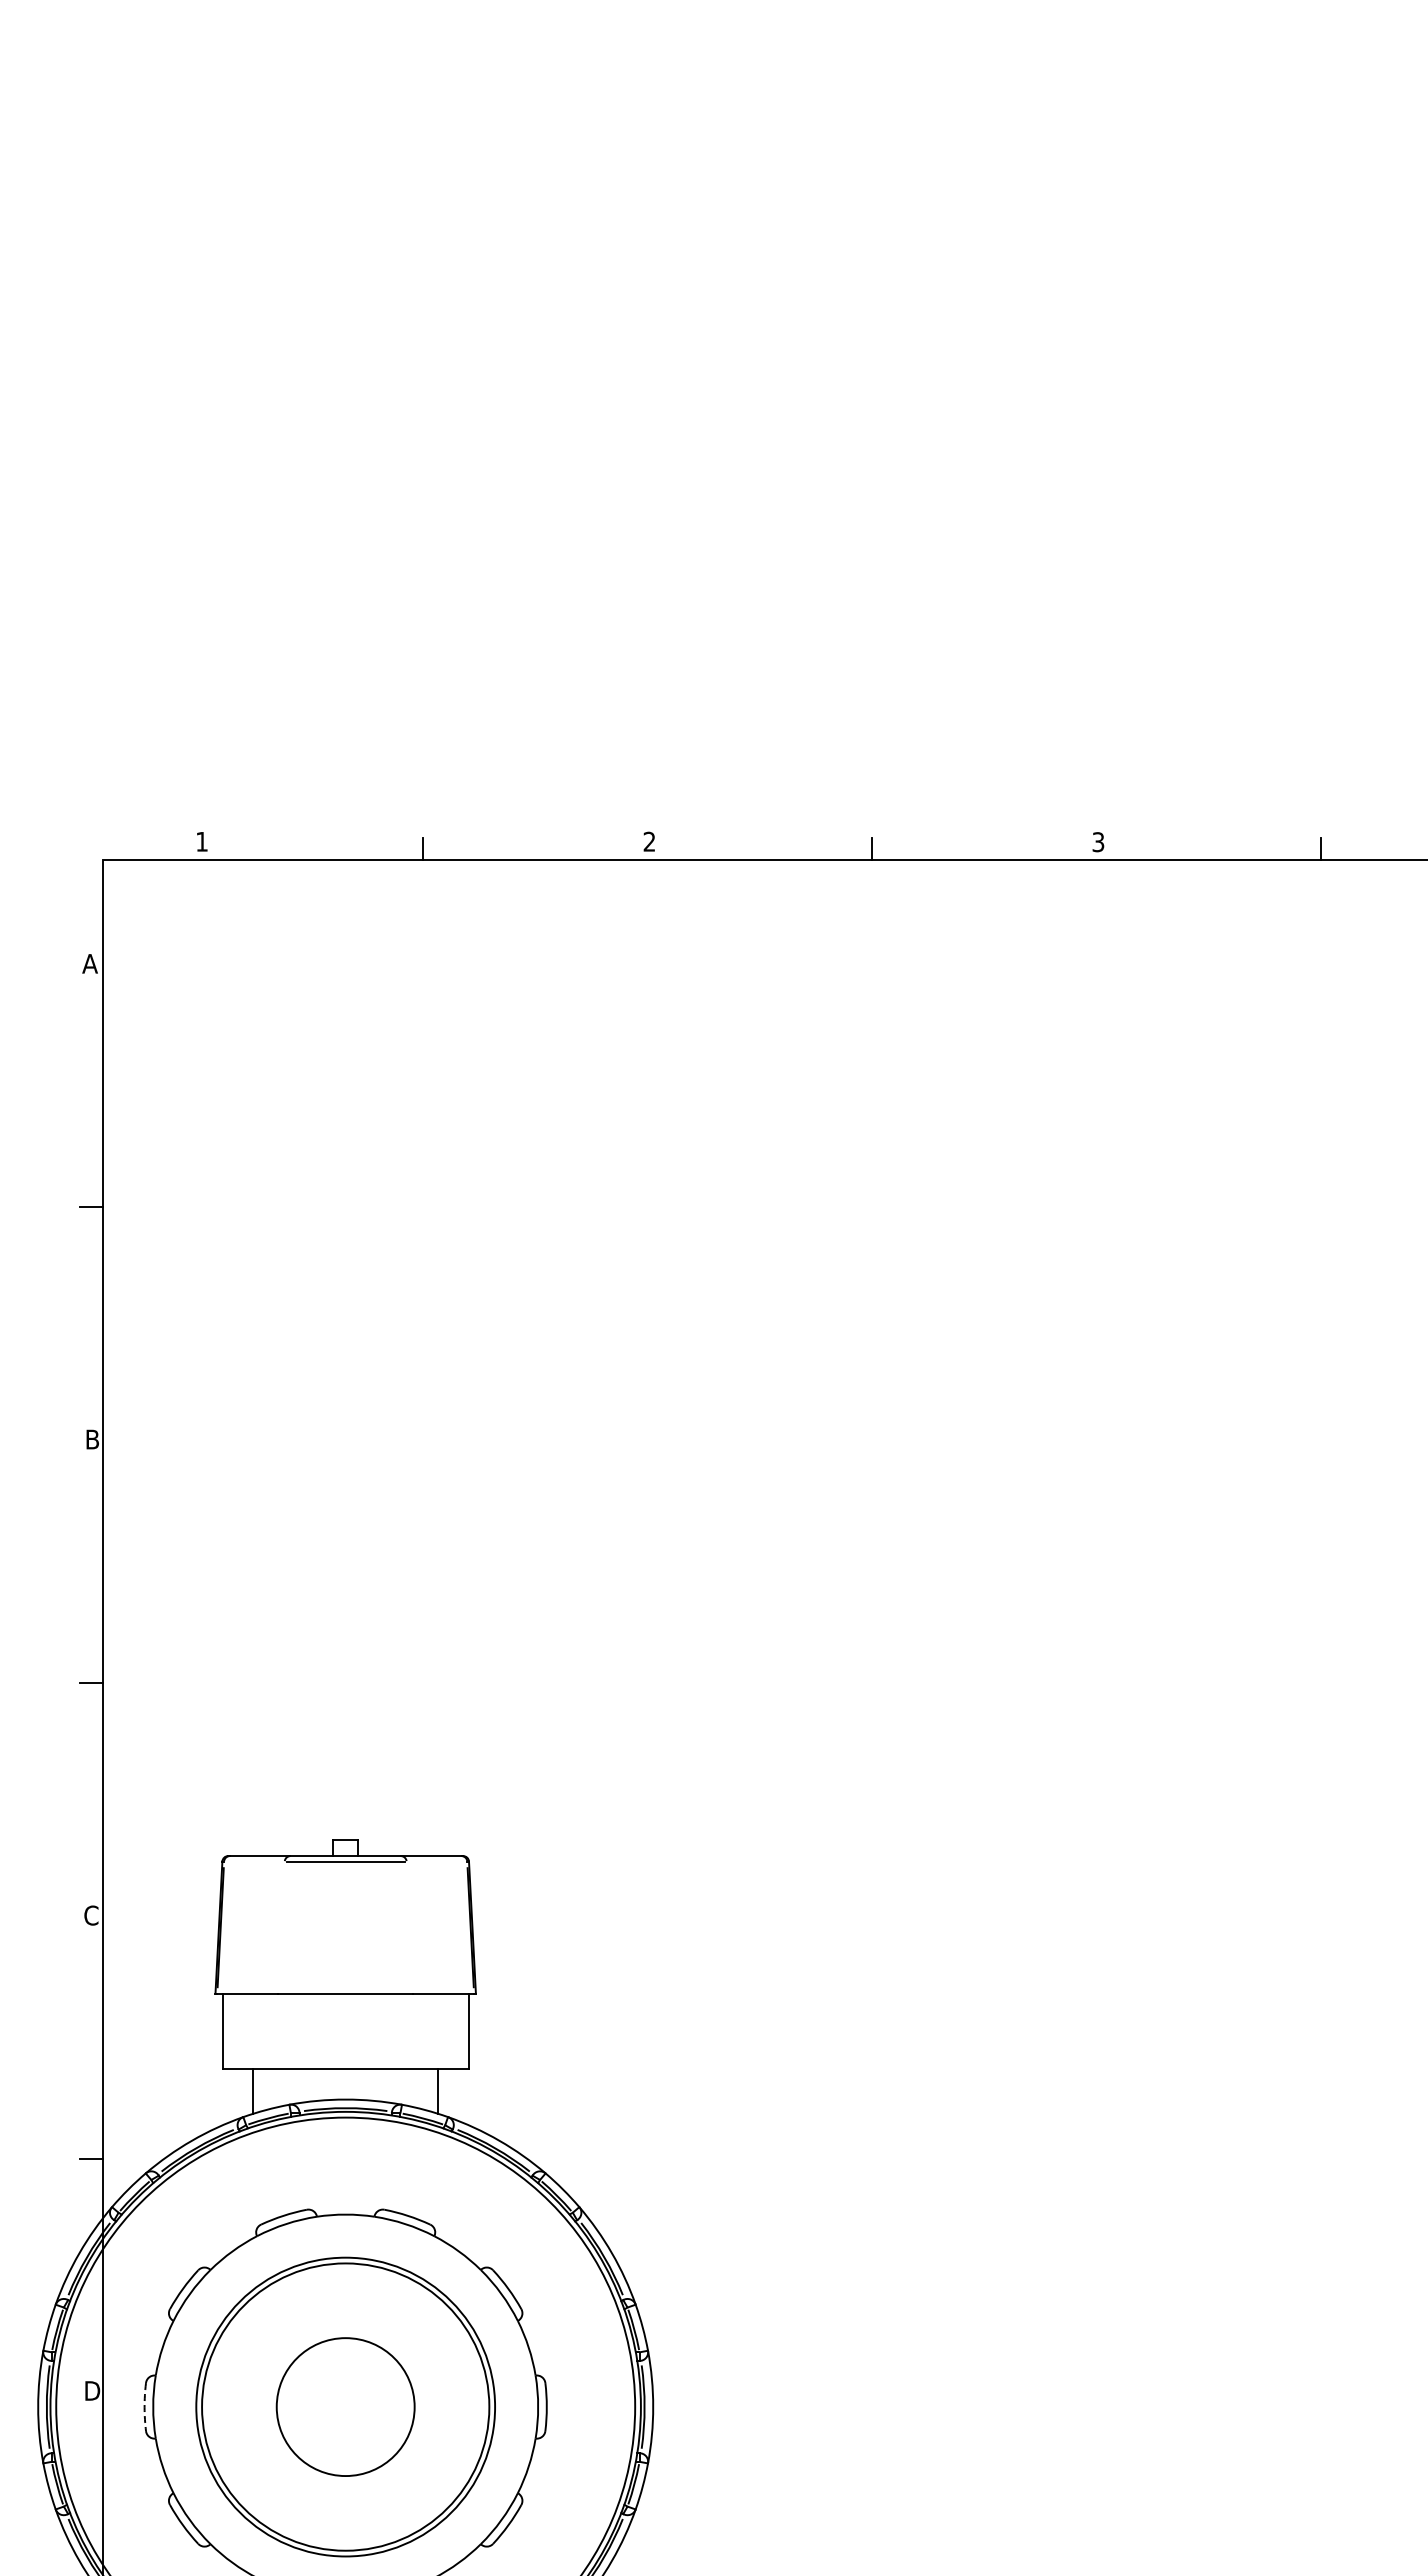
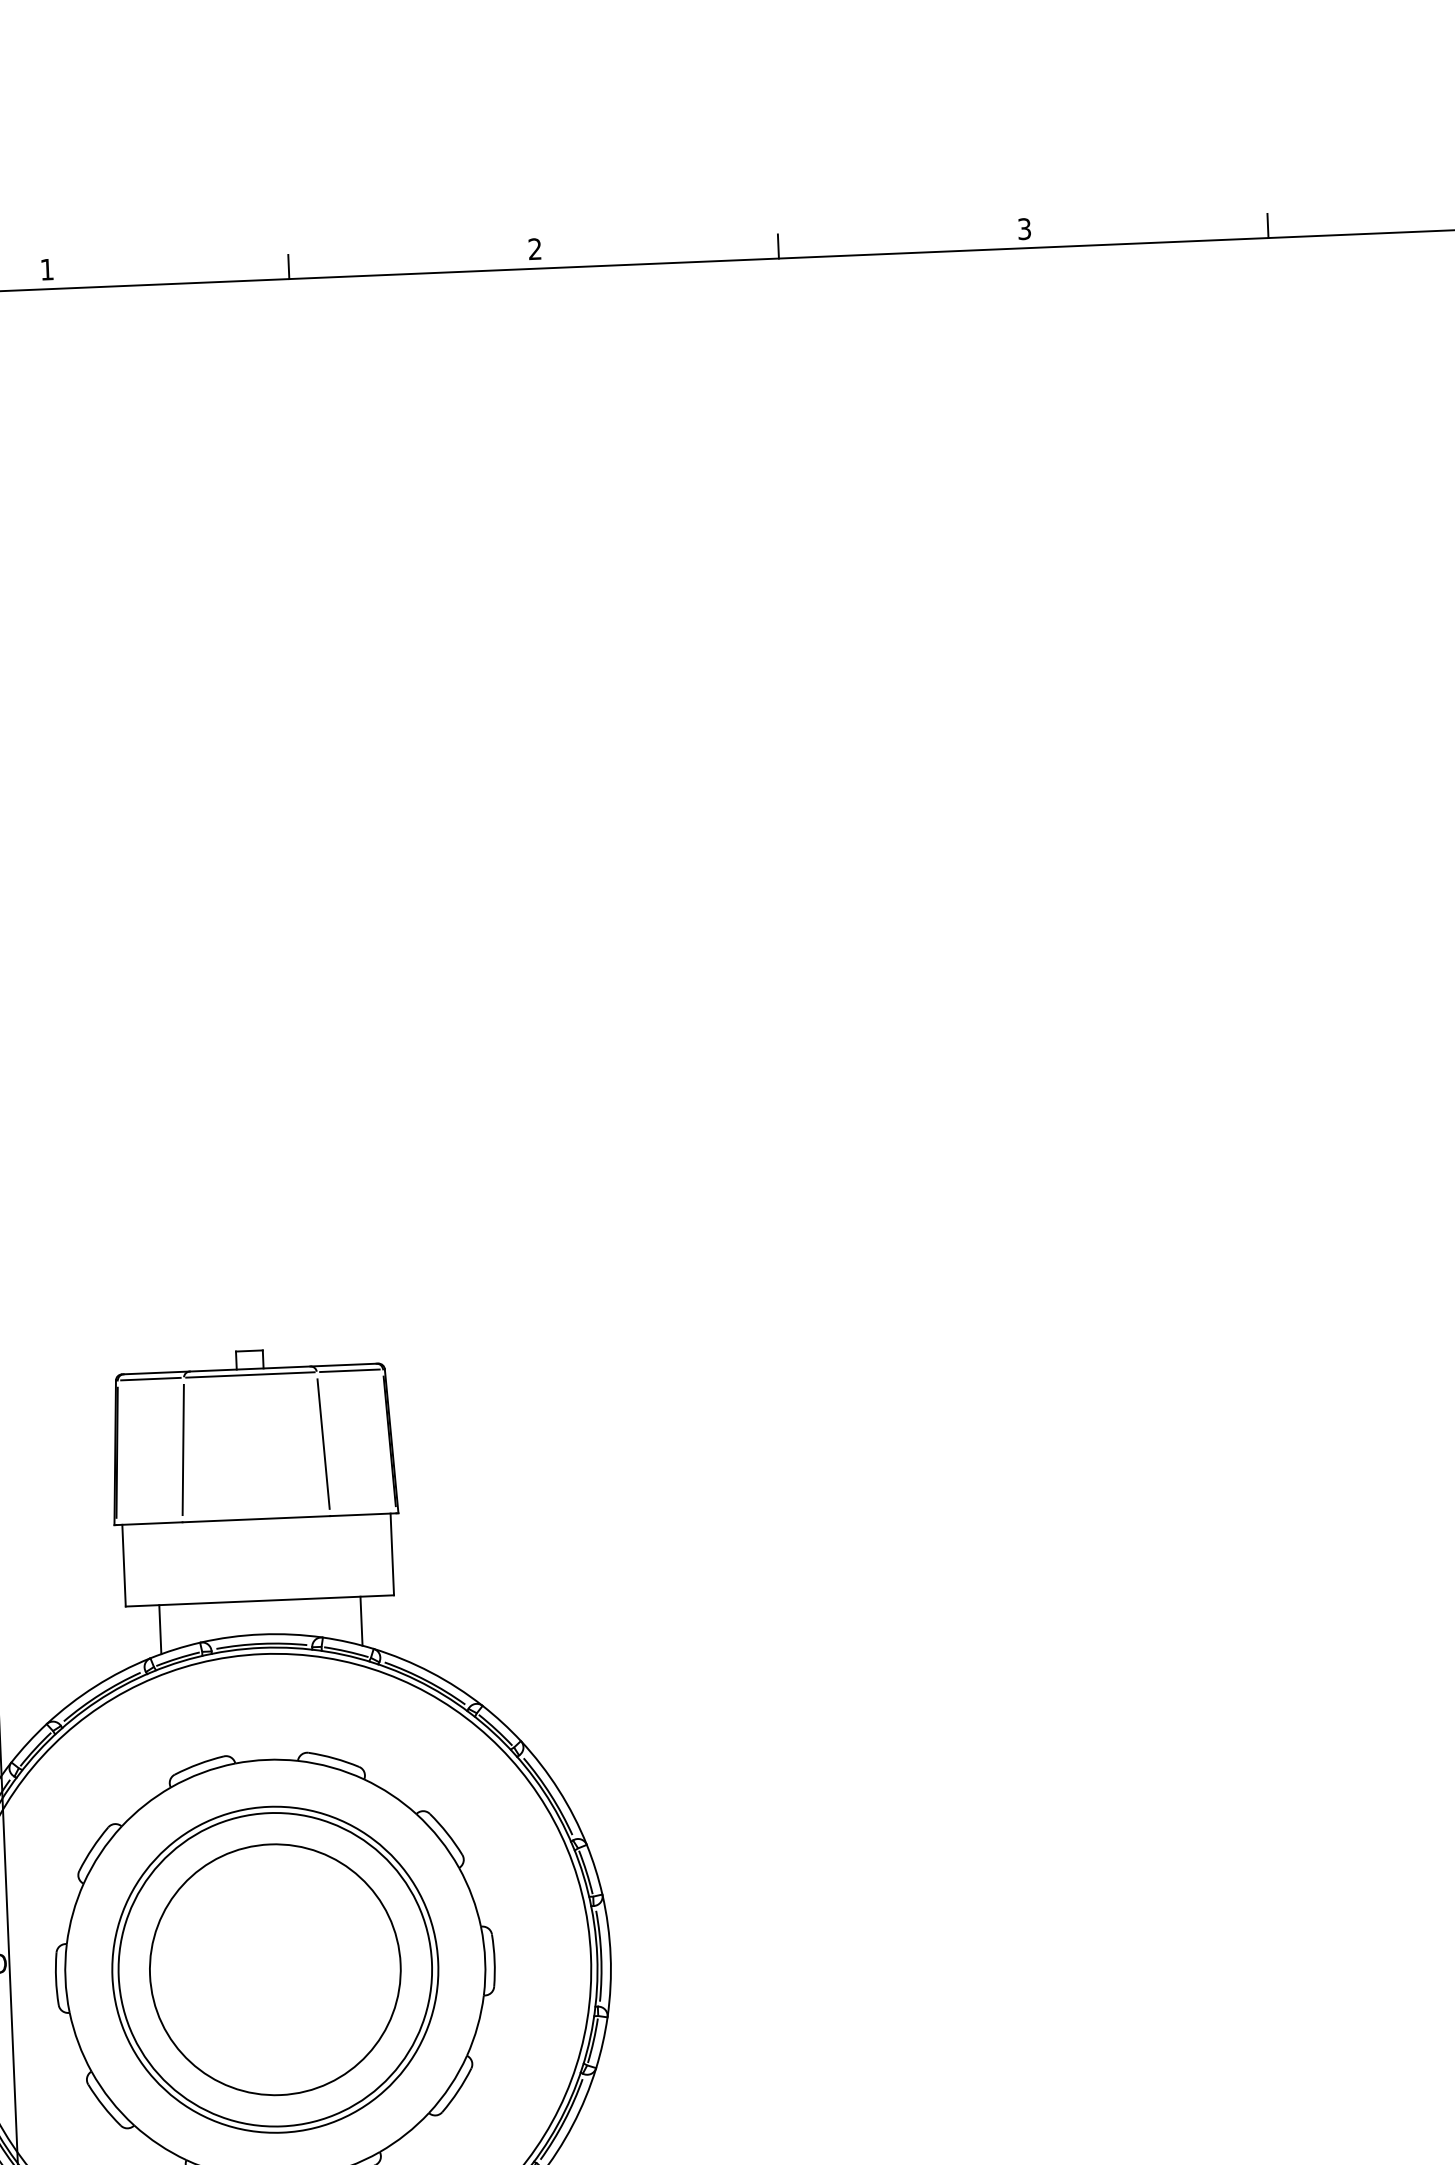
line: (254, 1861) -> (150, 1379), added
line: (436, 1861) -> (349, 1370), added
line: (281, 1927) -> (183, 1449), added
line: (409, 1927) -> (322, 1443), added
arc: (144, 2407) -> (55, 1979), dashed -> solid
circle: (345, 2407) -> (275, 1970), size x1.67

